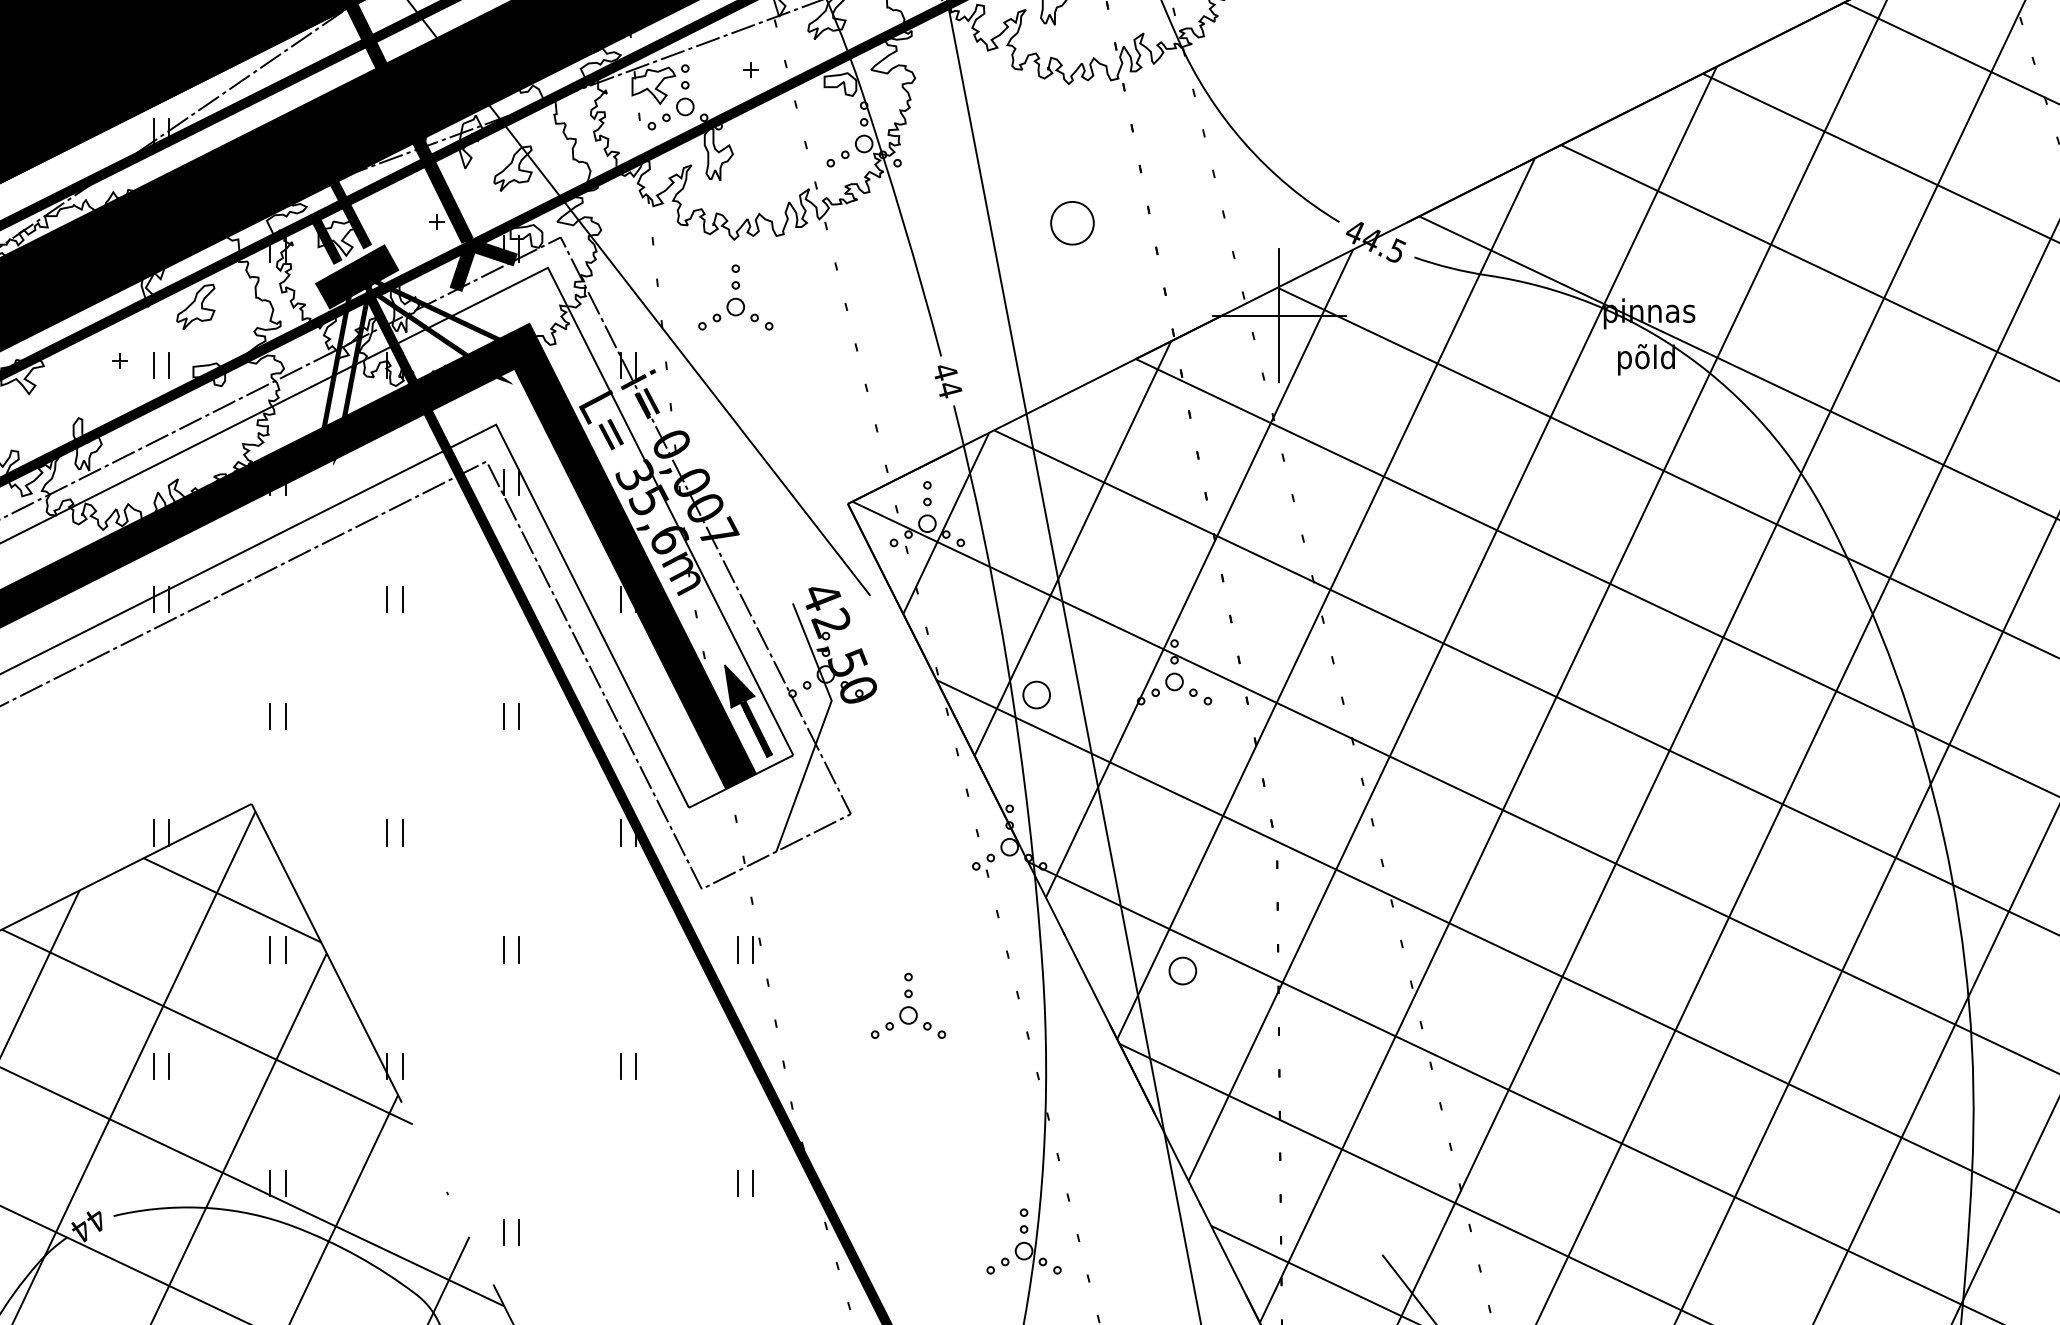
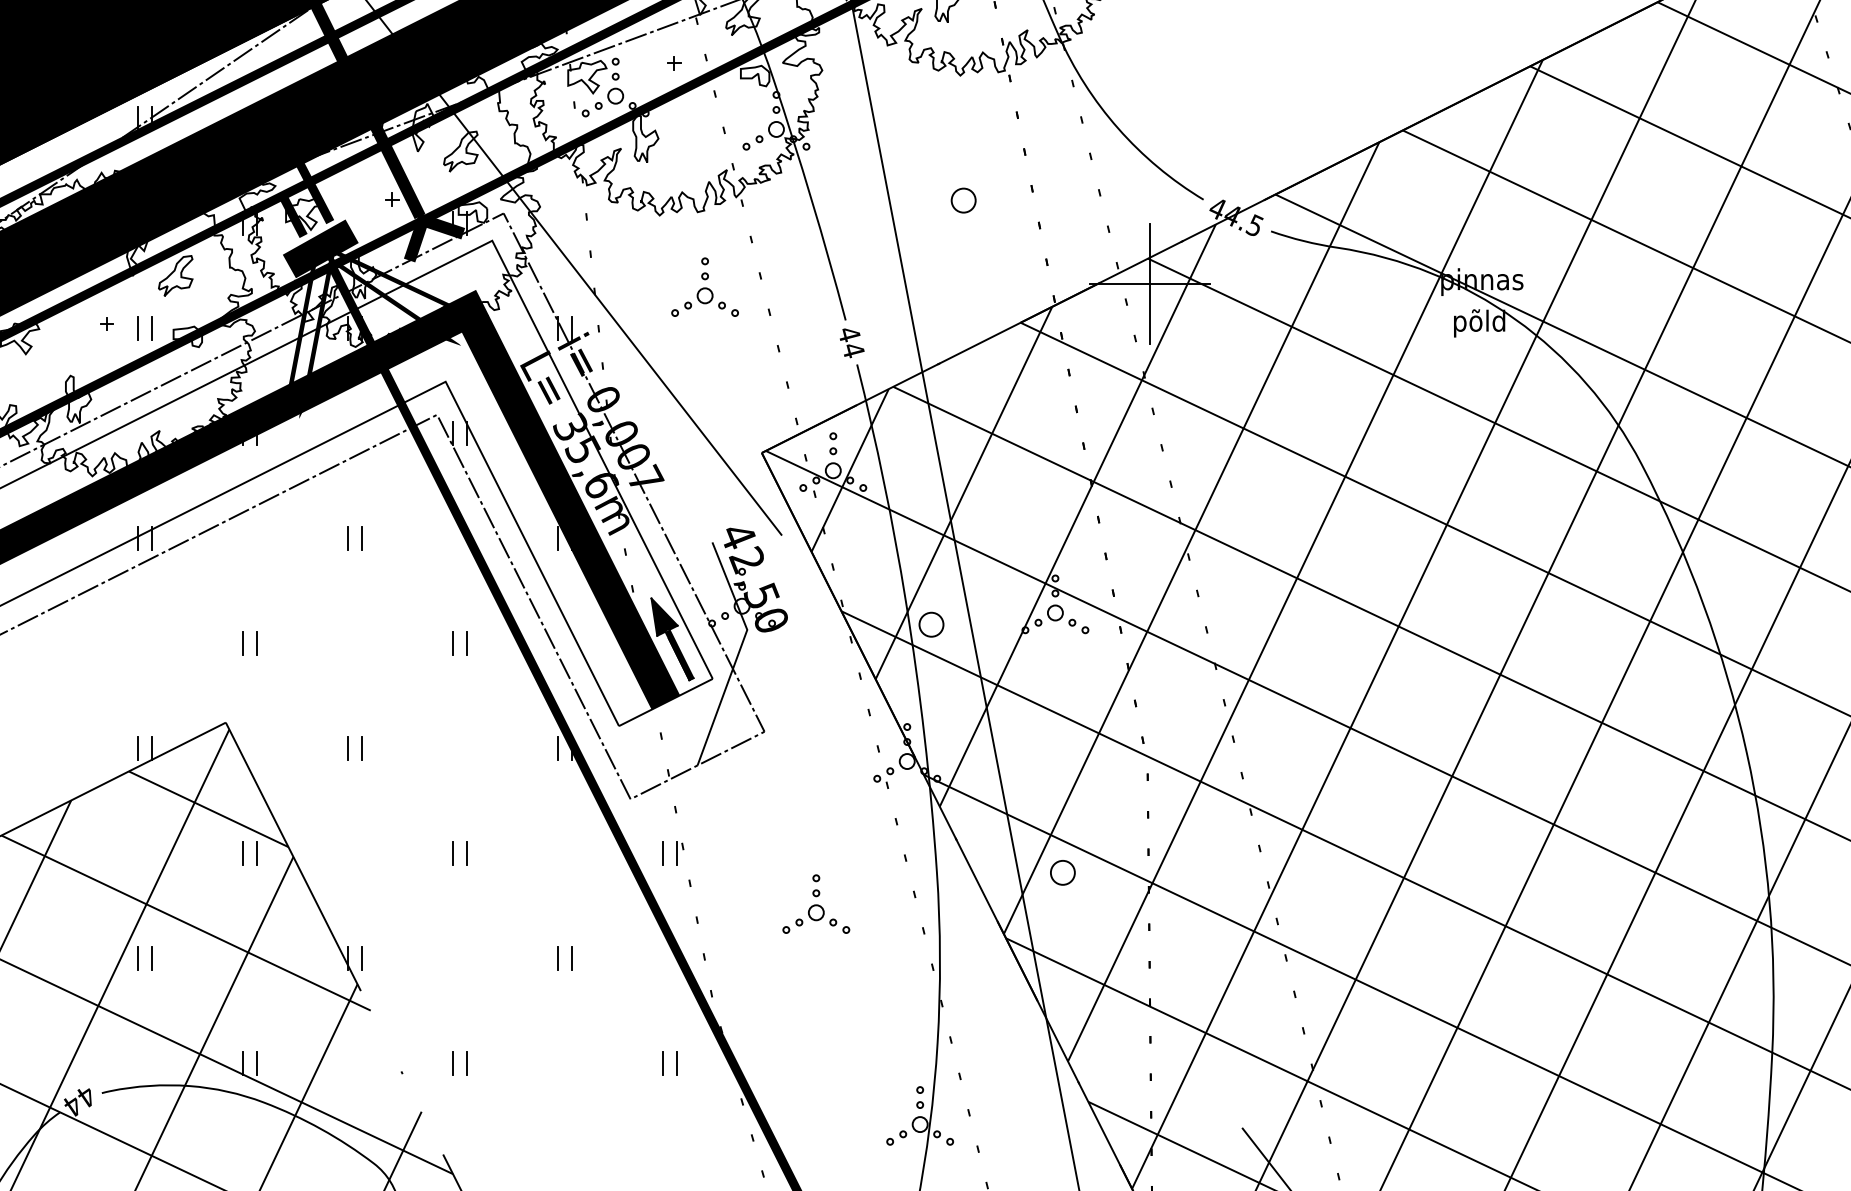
part: (1072, 222) -> (963, 200), size x0.62
part: (735, 297) -> (704, 287), moved
part: (504, 1232) -> (453, 1063), moved

